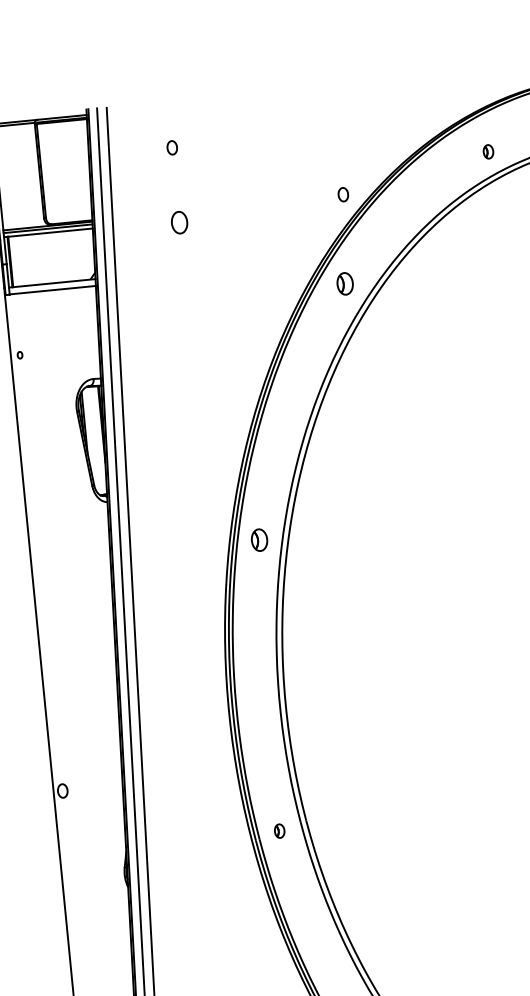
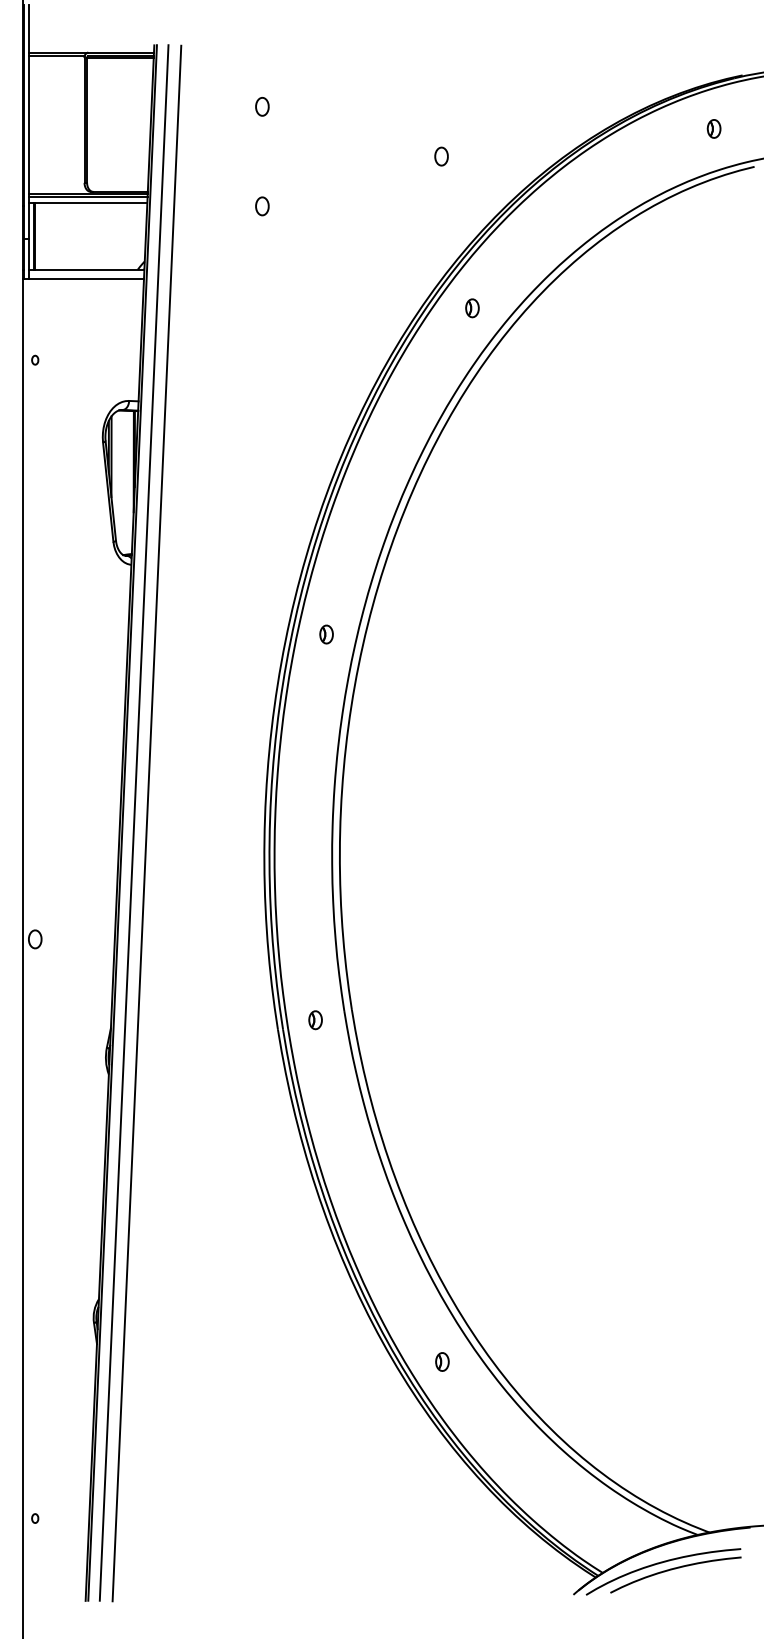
part: (487, 151) -> (713, 128), moved
part: (343, 194) -> (441, 156), moved
part: (179, 222) -> (262, 206), size x0.62
part: (345, 284) -> (472, 308), size x0.62
part: (259, 540) -> (326, 634), size x0.62

